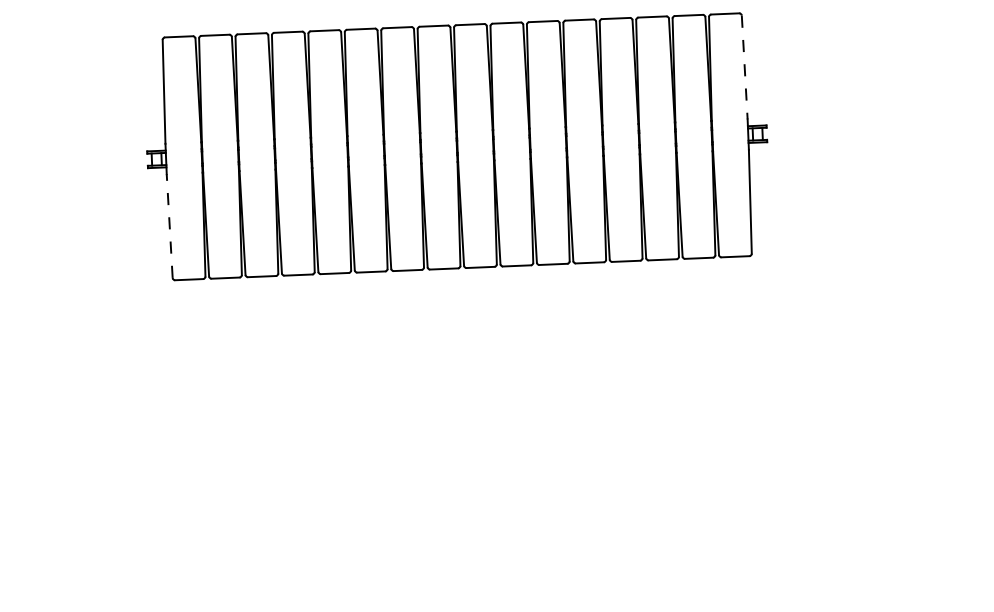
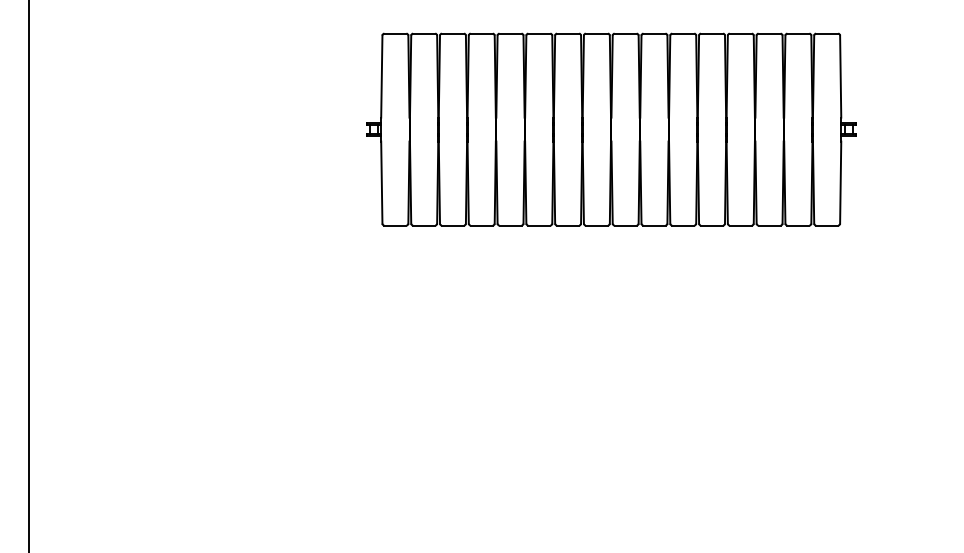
line: (744, 68) -> (840, 77), dashed -> solid
line: (169, 225) -> (381, 182), dashed -> solid

